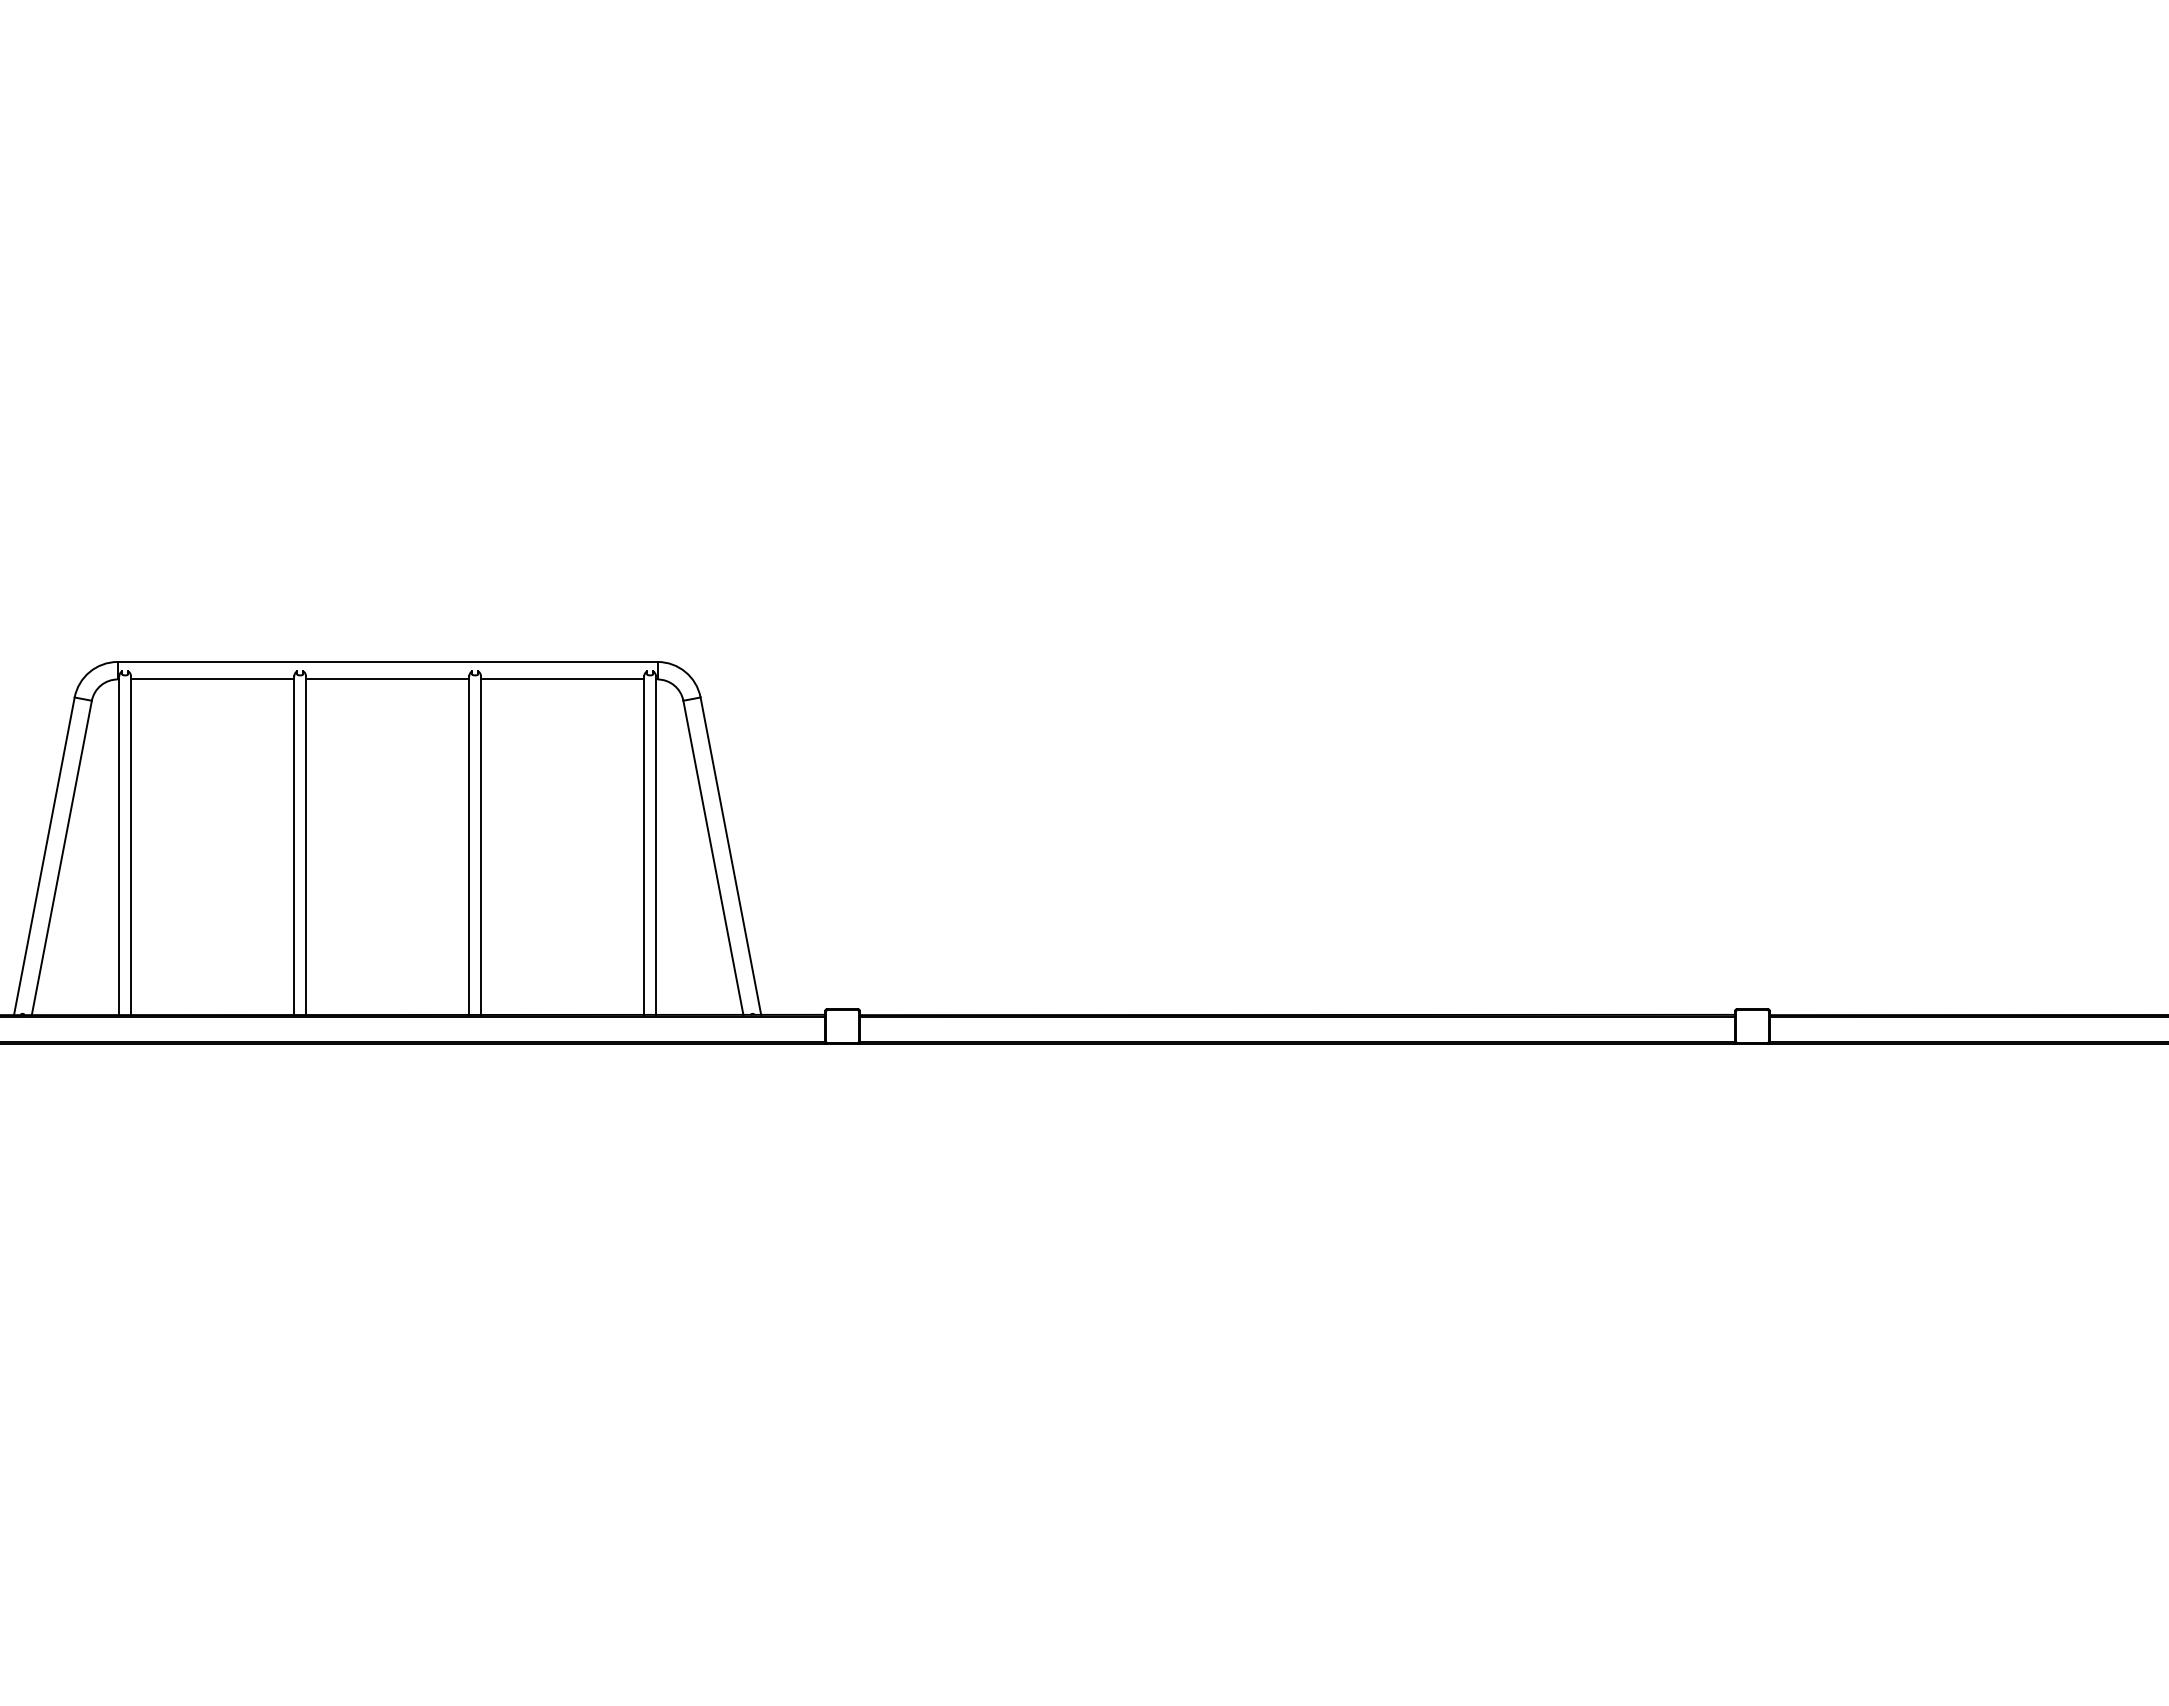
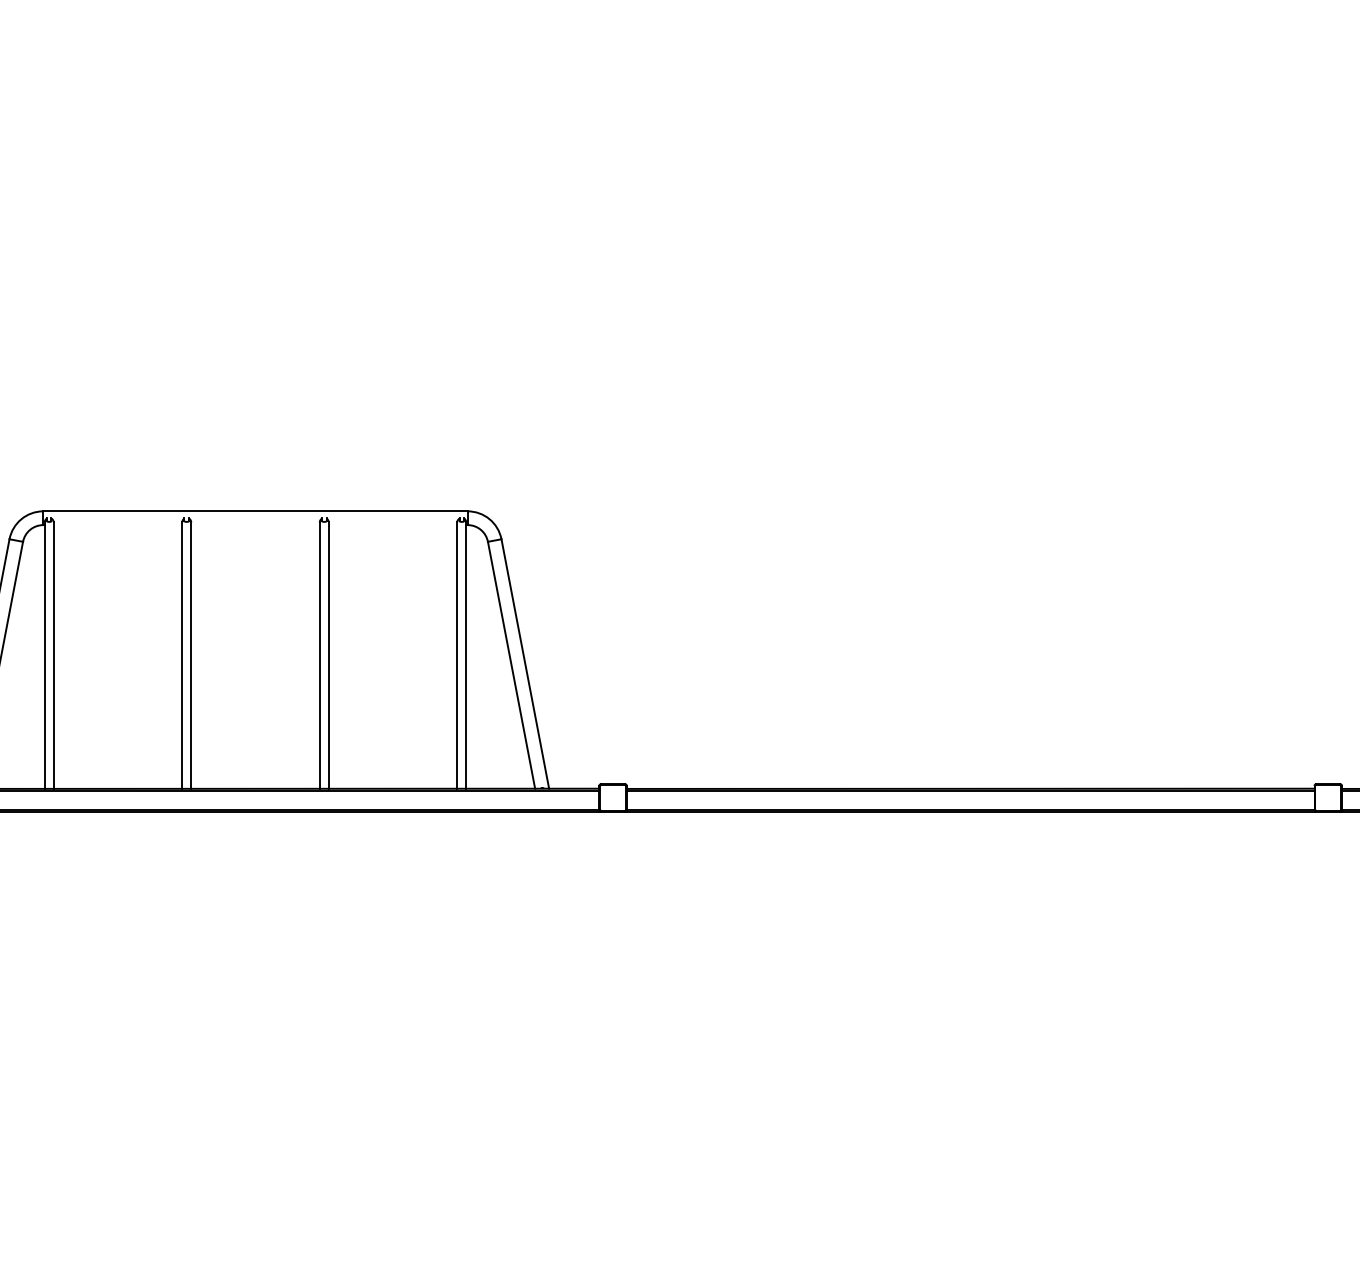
line: (212, 679) -> (117, 525), removed
line: (387, 679) -> (255, 525), removed
line: (562, 679) -> (392, 525), removed

